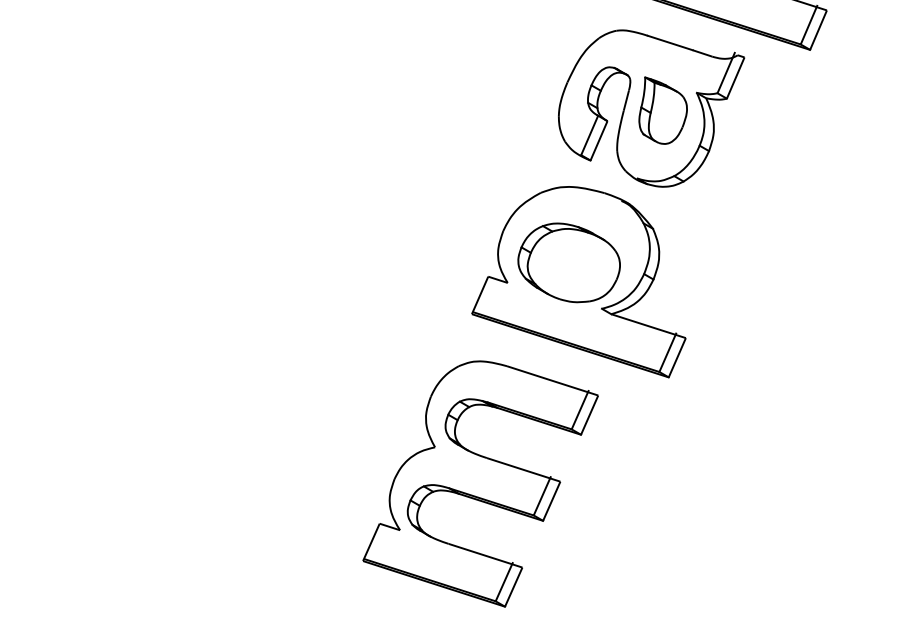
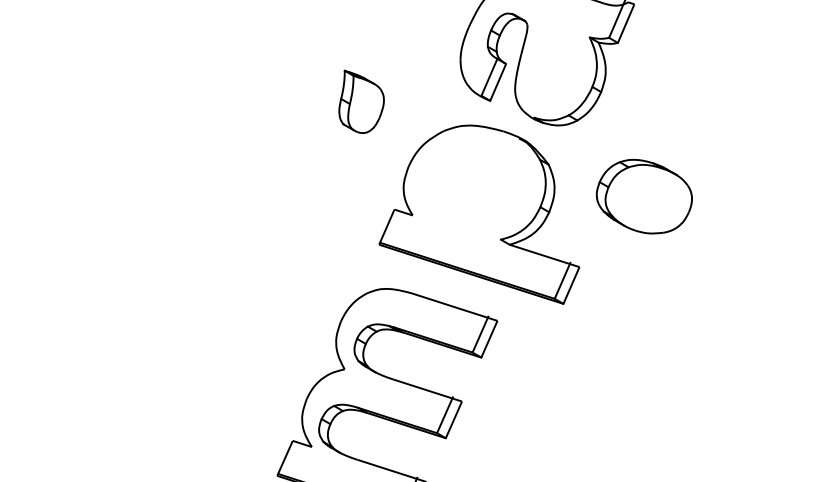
part: (662, 110) -> (360, 101), moved
part: (568, 262) -> (643, 196), moved

